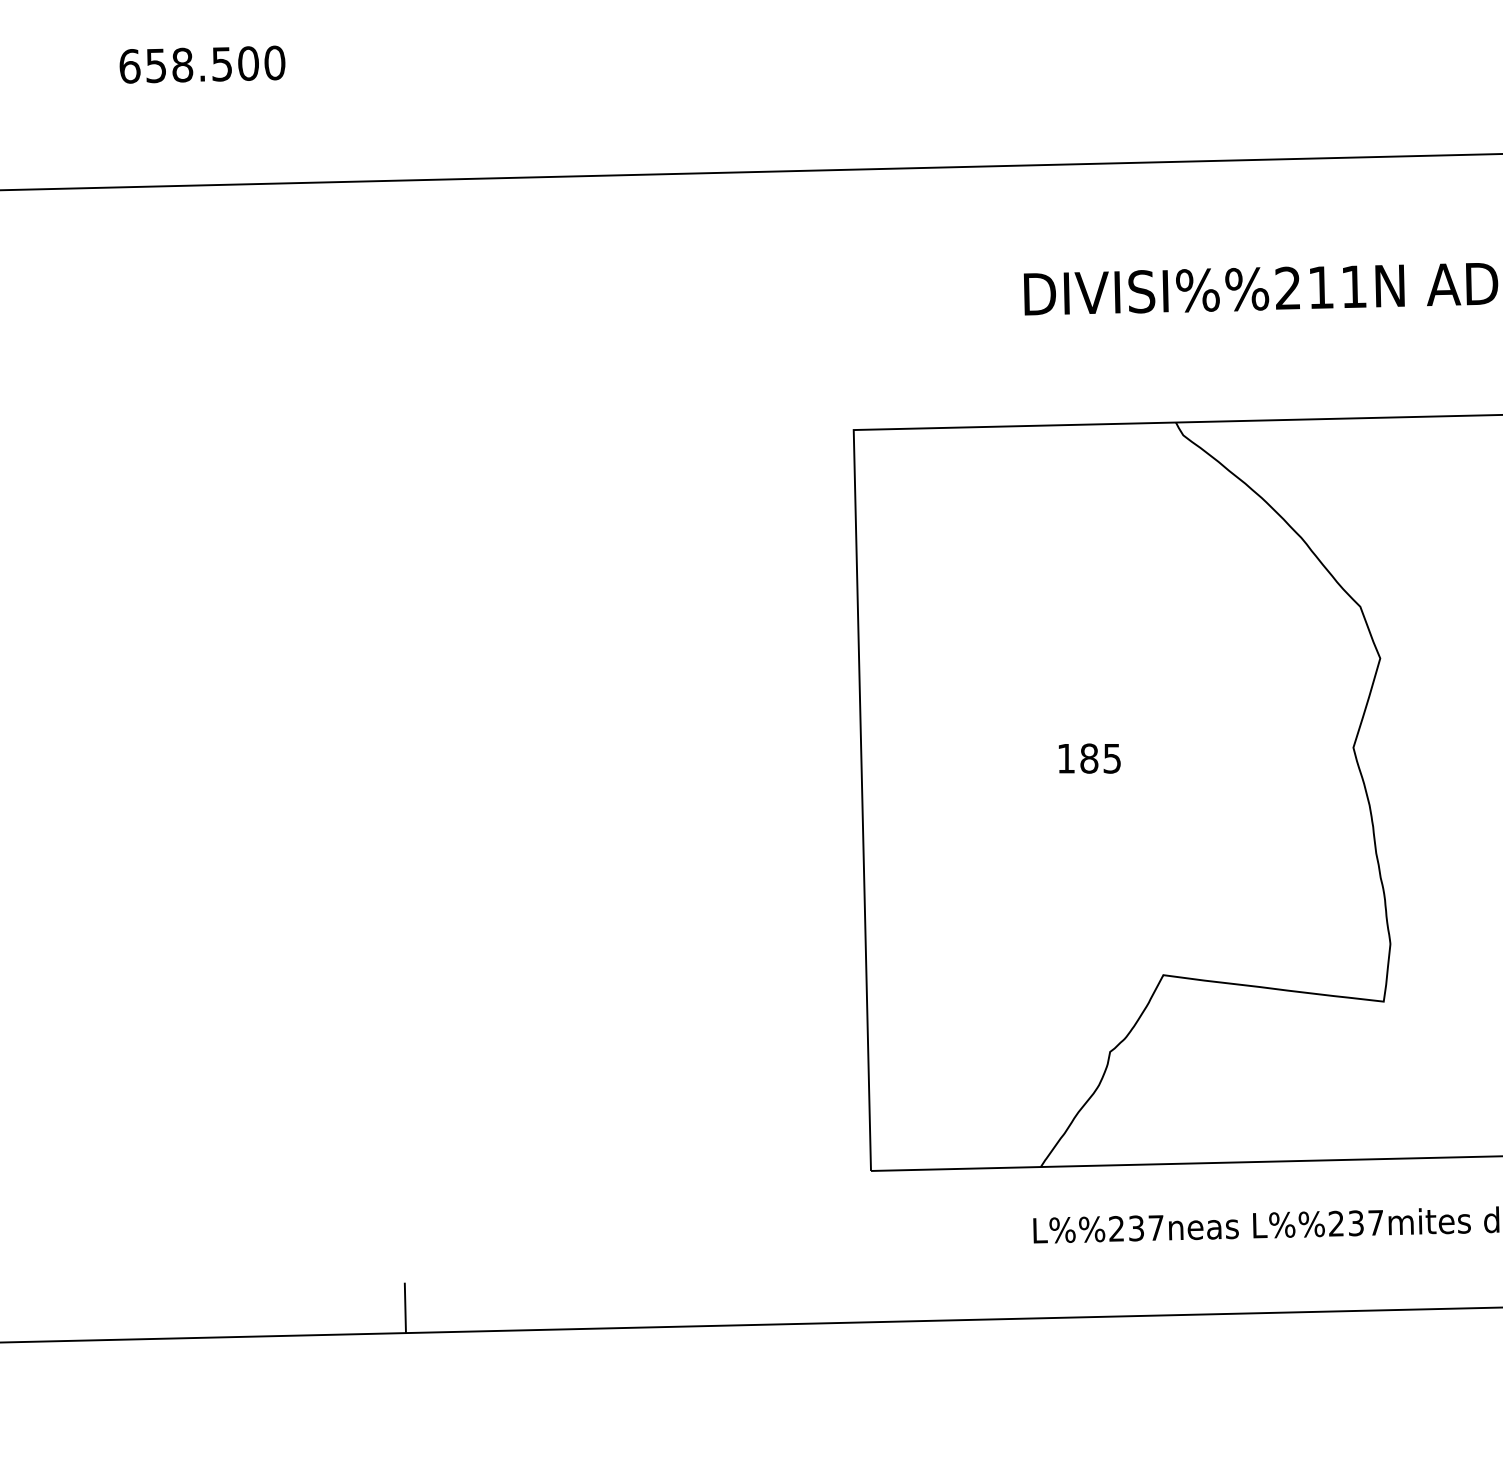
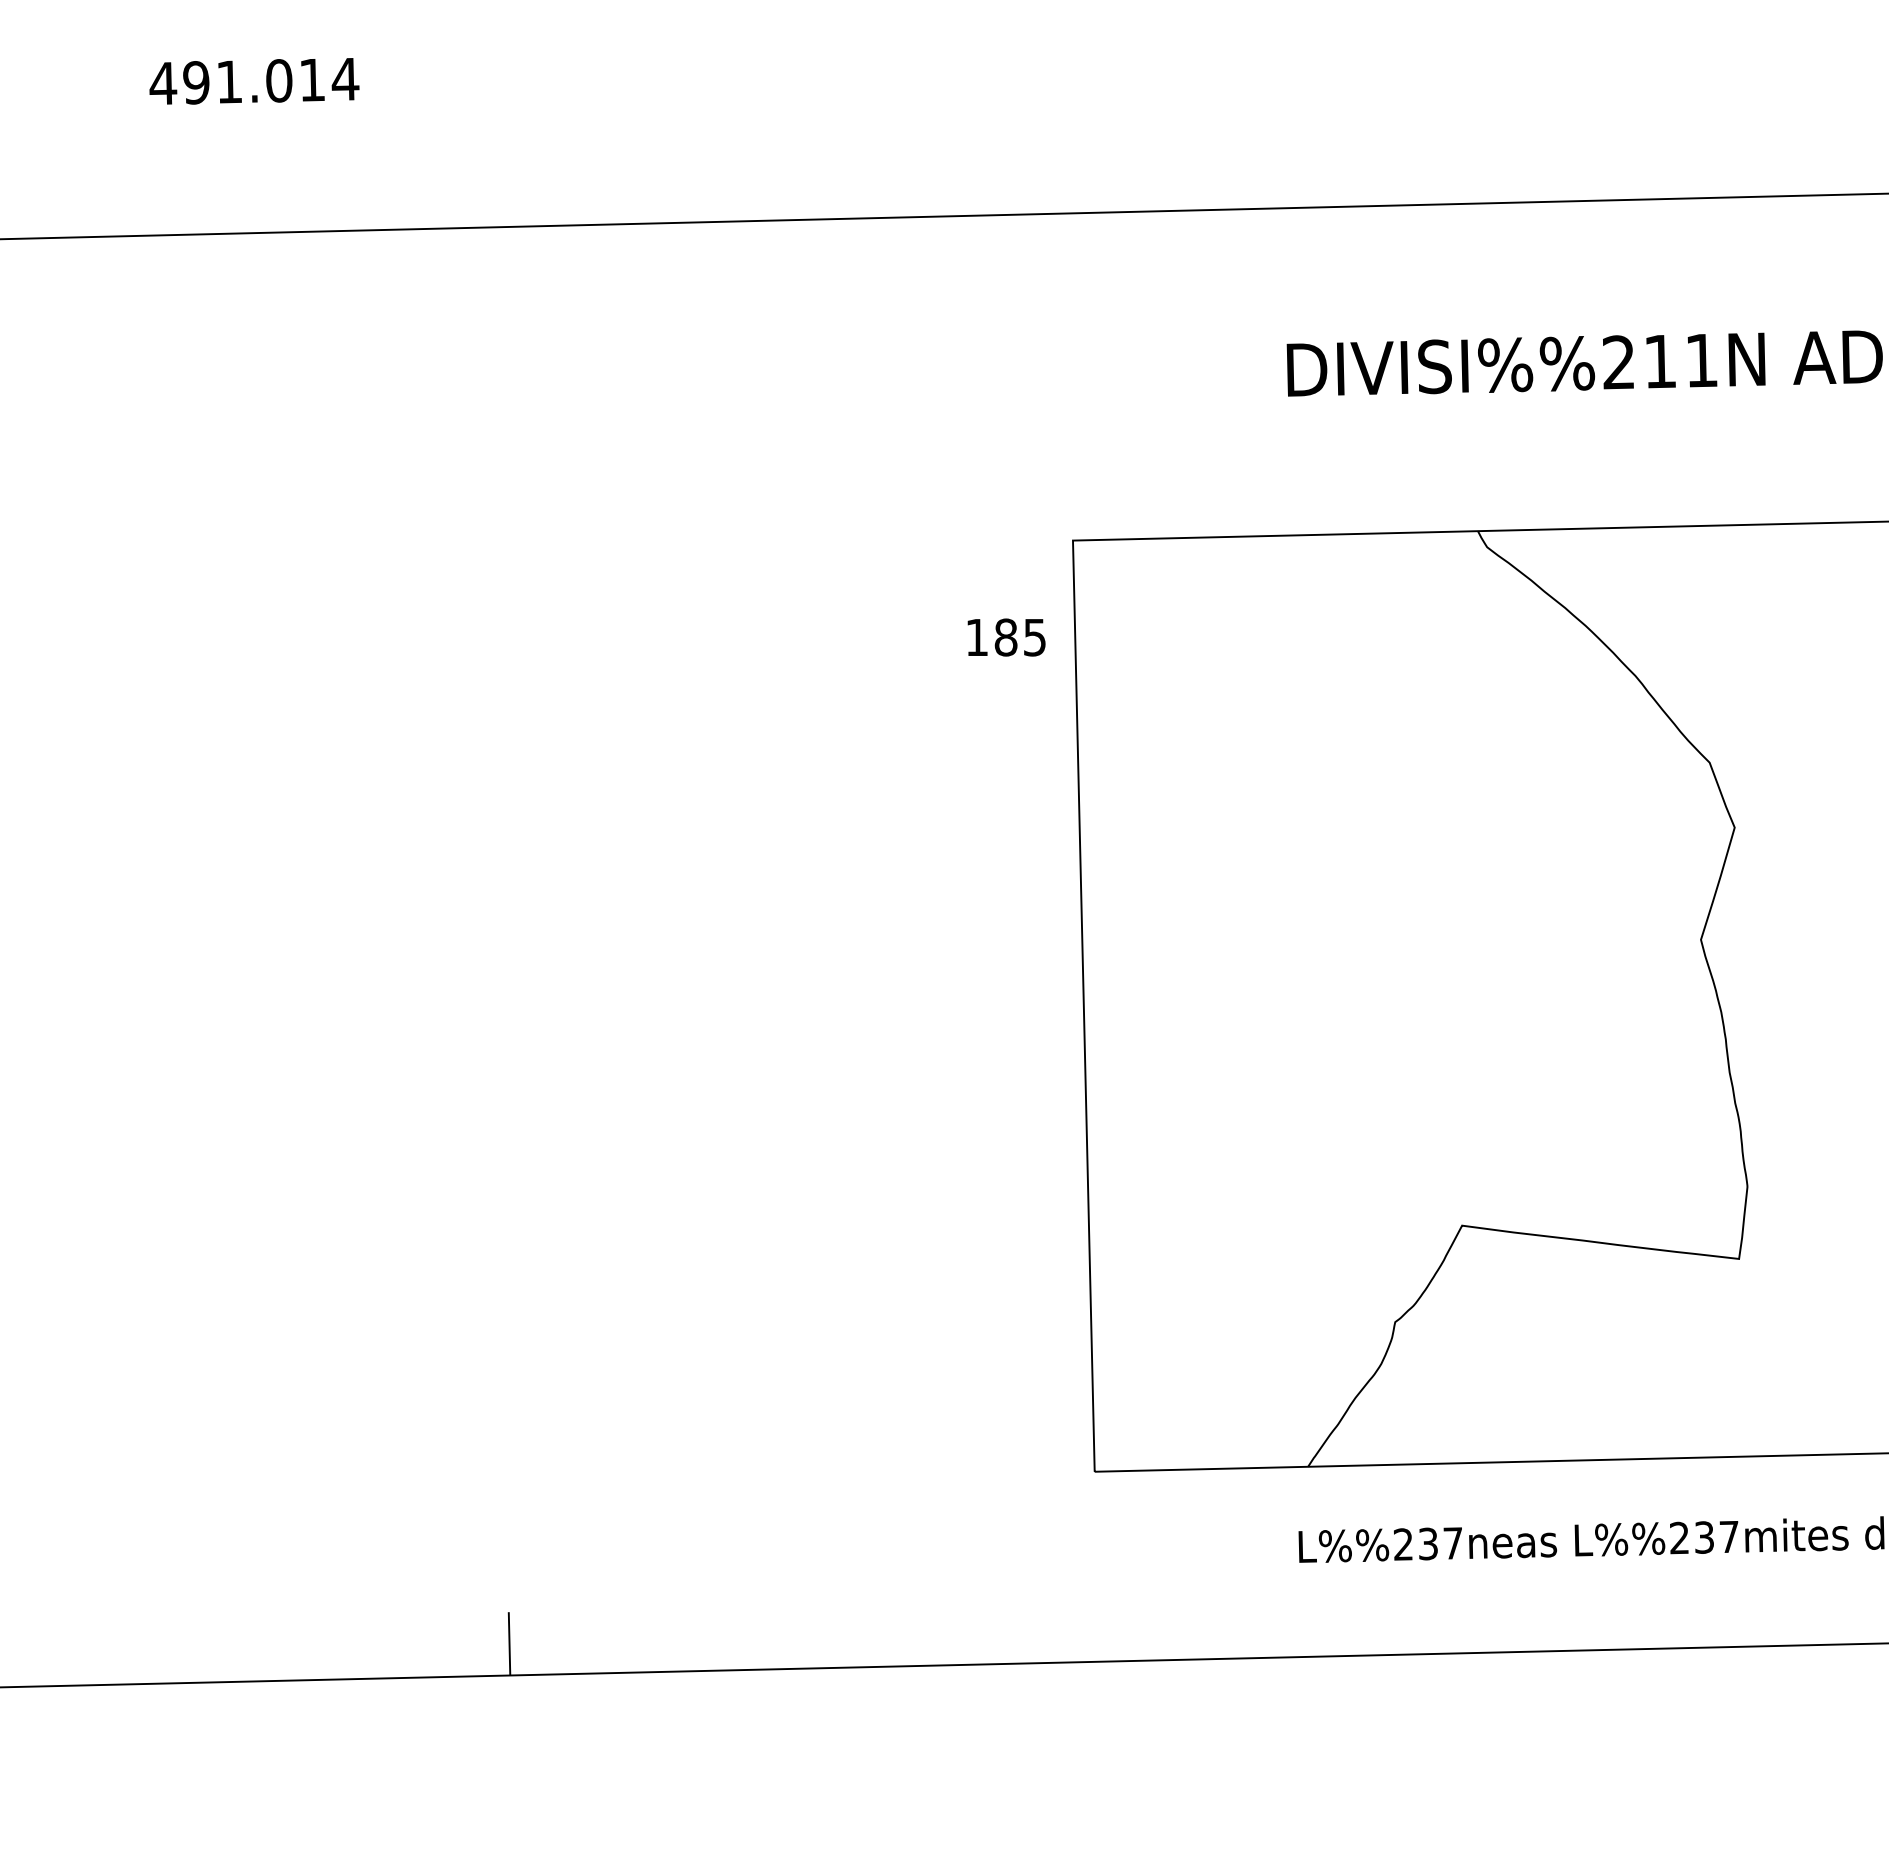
text: (202, 64) -> (254, 81), 658.500 -> 491.014
text: (1089, 758) -> (1006, 637), moved

